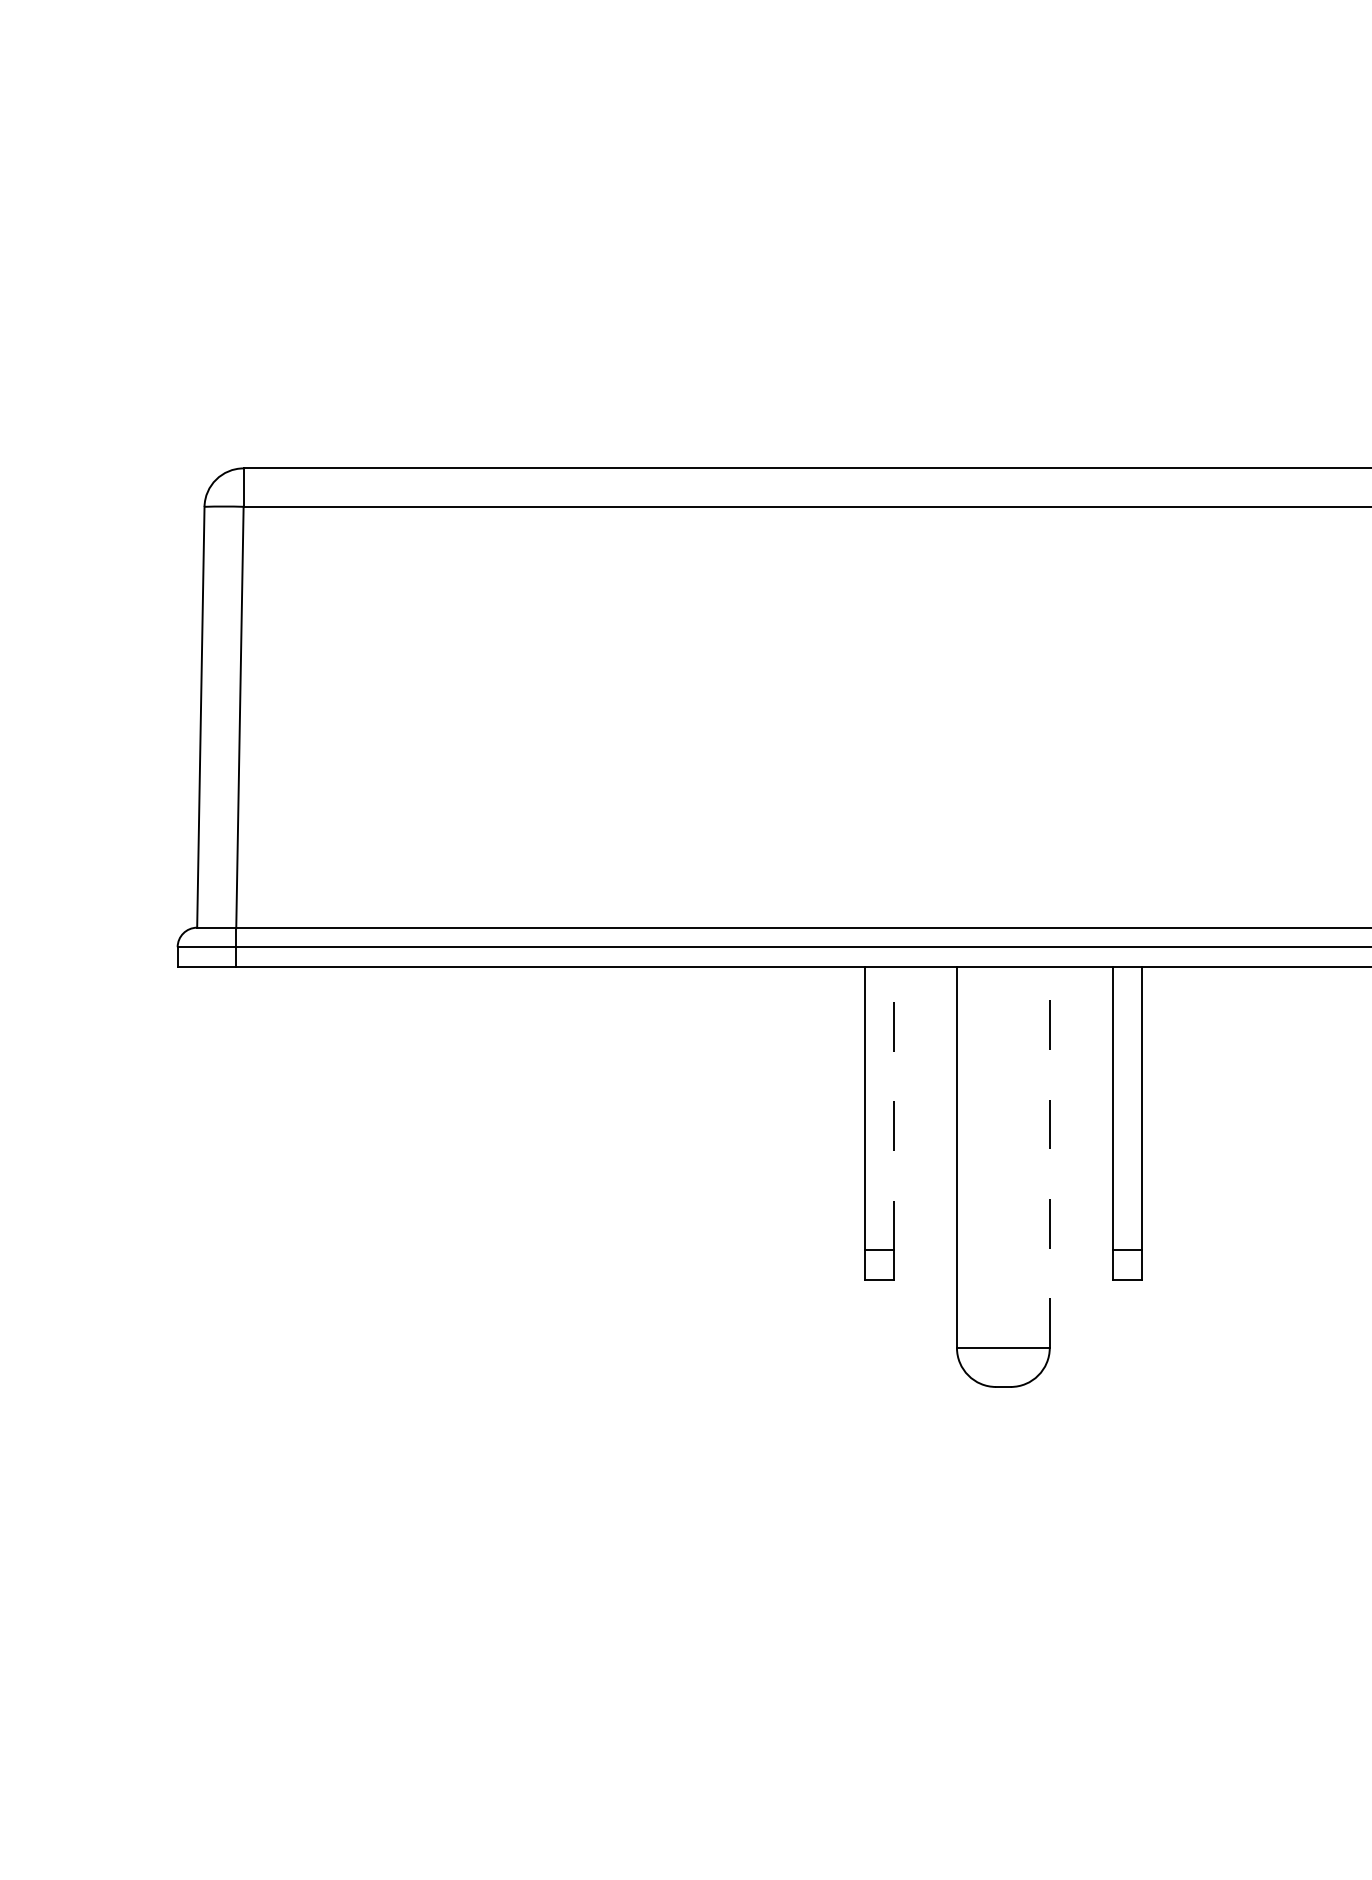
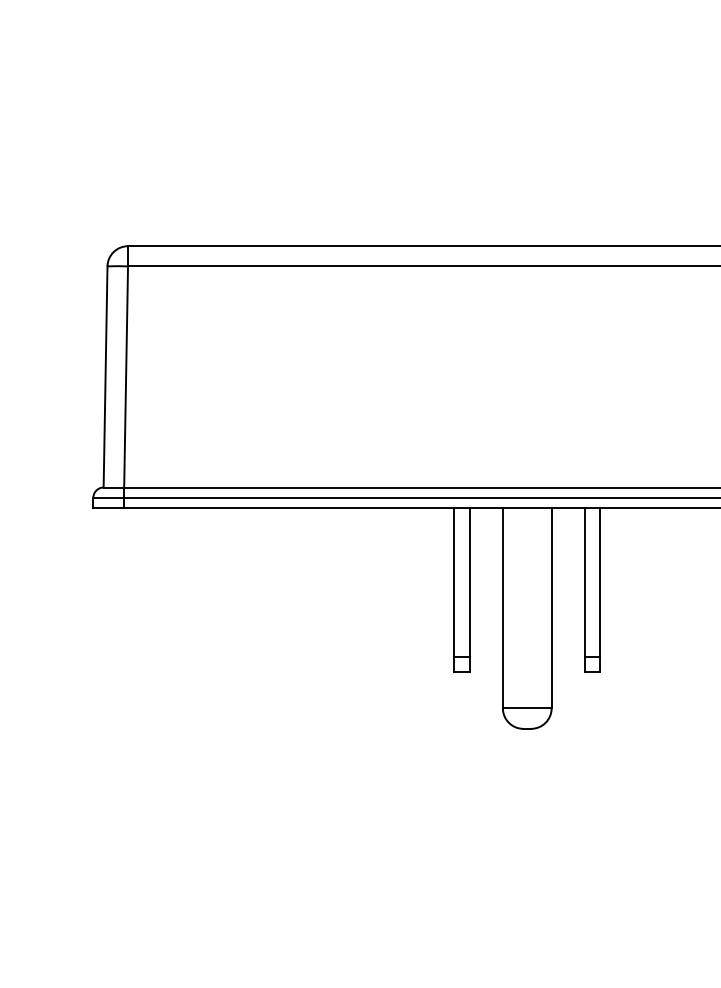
line: (893, 1108) -> (469, 582), dashed -> solid
line: (1049, 1156) -> (551, 607), dashed -> solid

